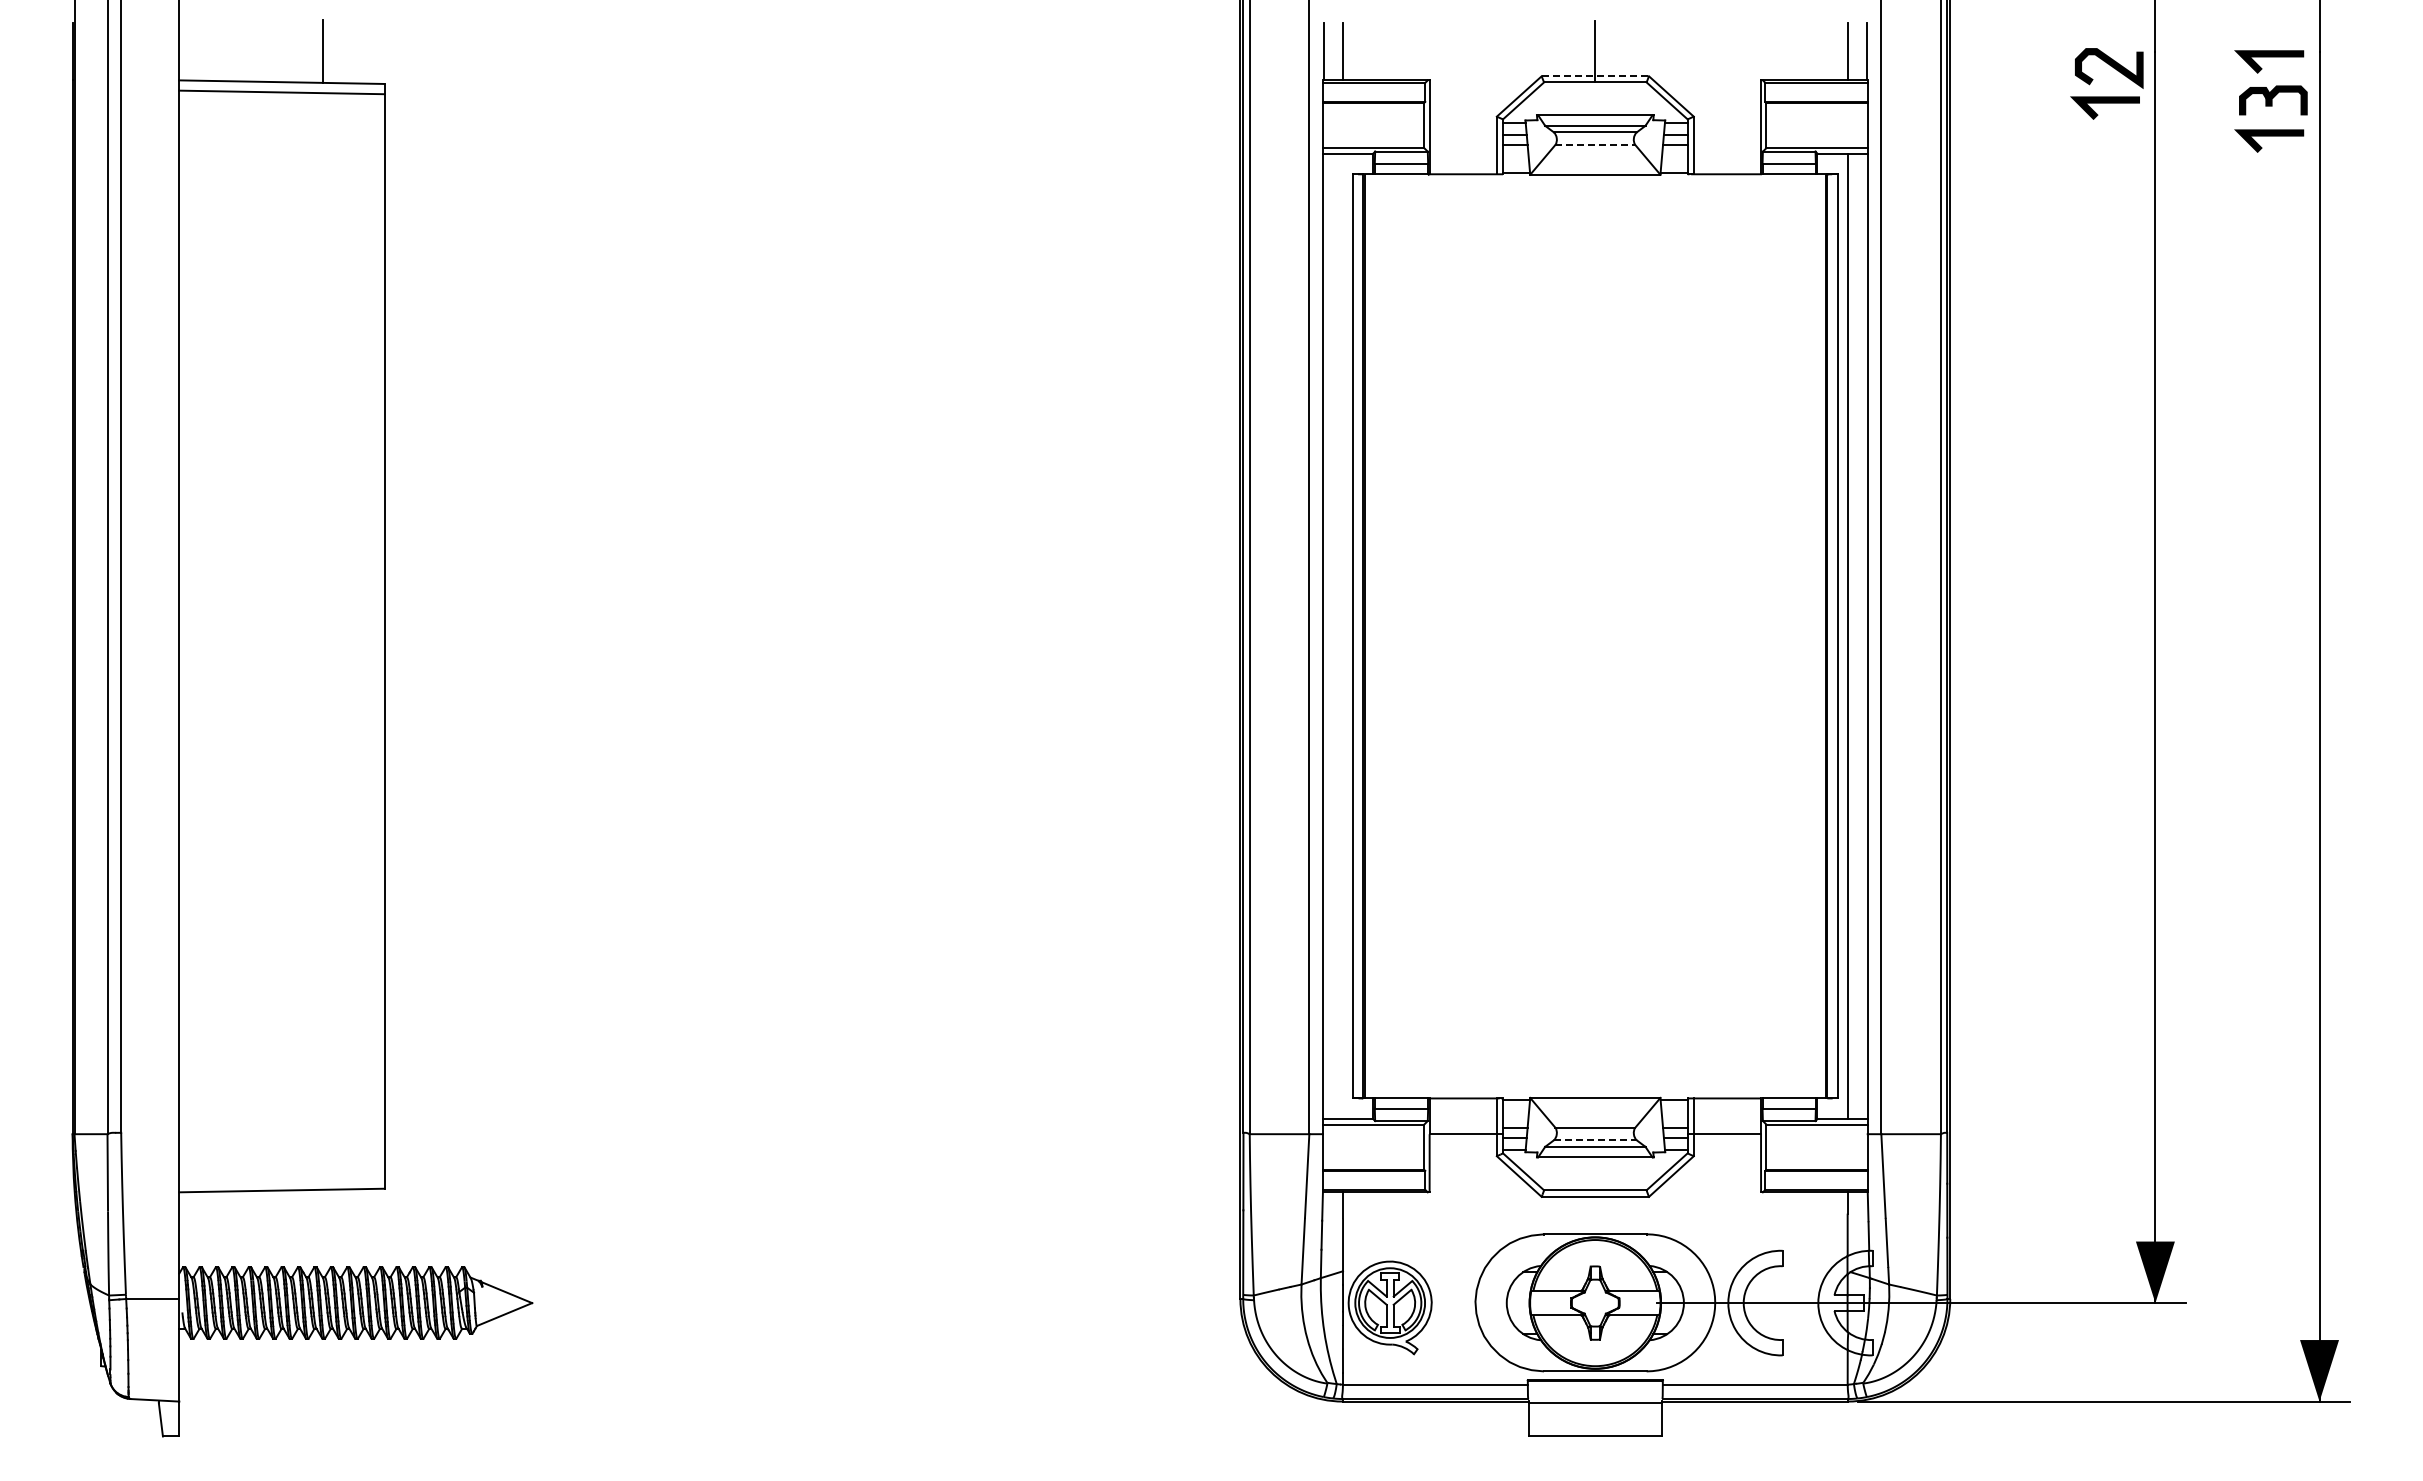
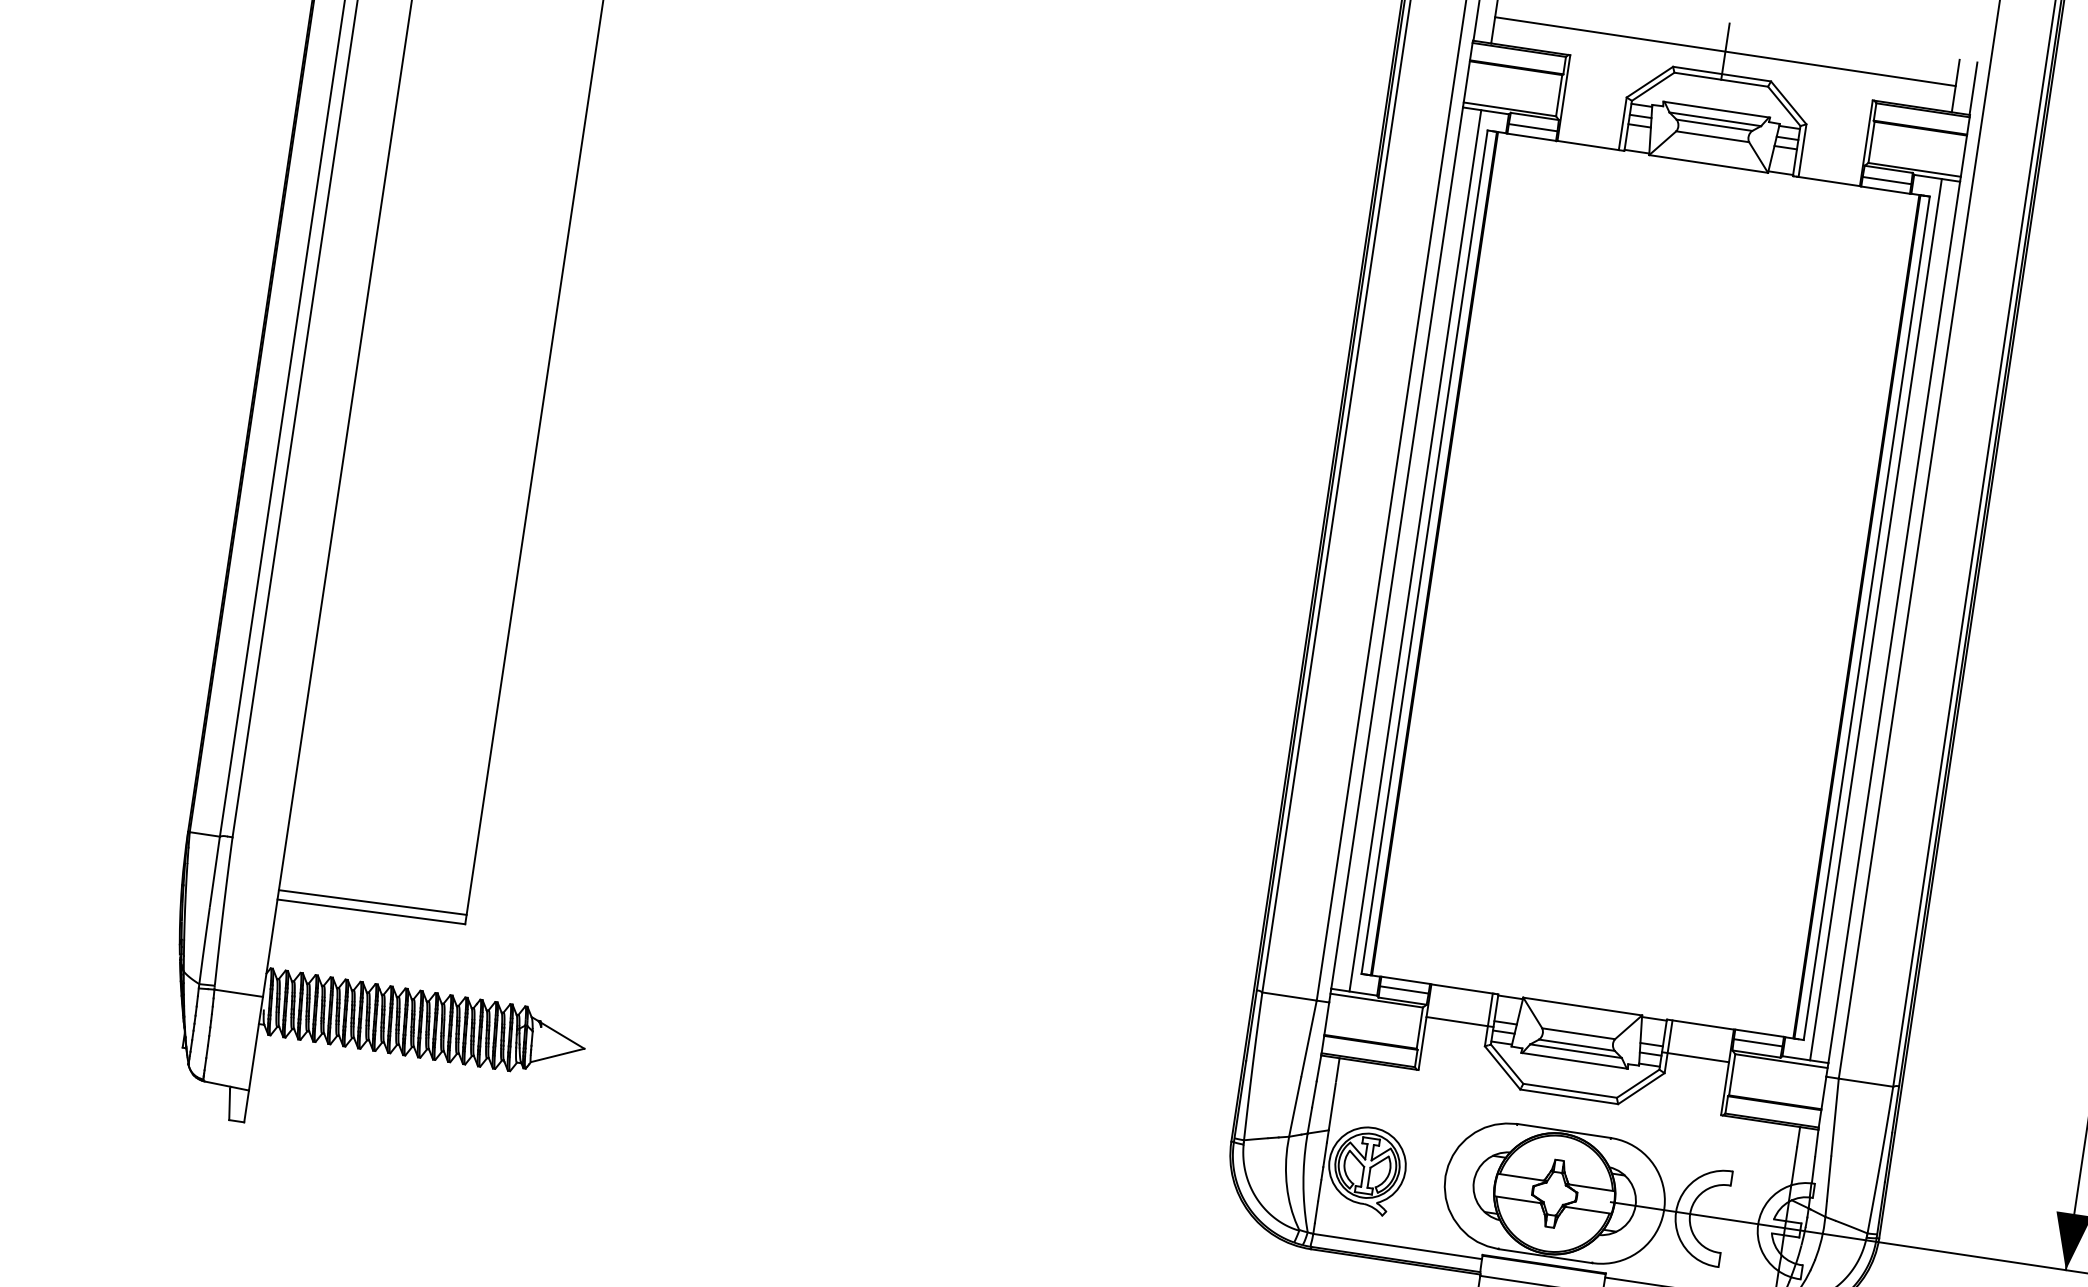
line: (1595, 51) -> (1725, 51), added
line: (1595, 76) -> (1722, 74), dashed -> solid
line: (1595, 144) -> (1712, 136), dashed -> solid
line: (1343, 636) -> (1415, 551), added
line: (1595, 1140) -> (1577, 1045), dashed -> solid
line: (281, 1180) -> (372, 902), added

